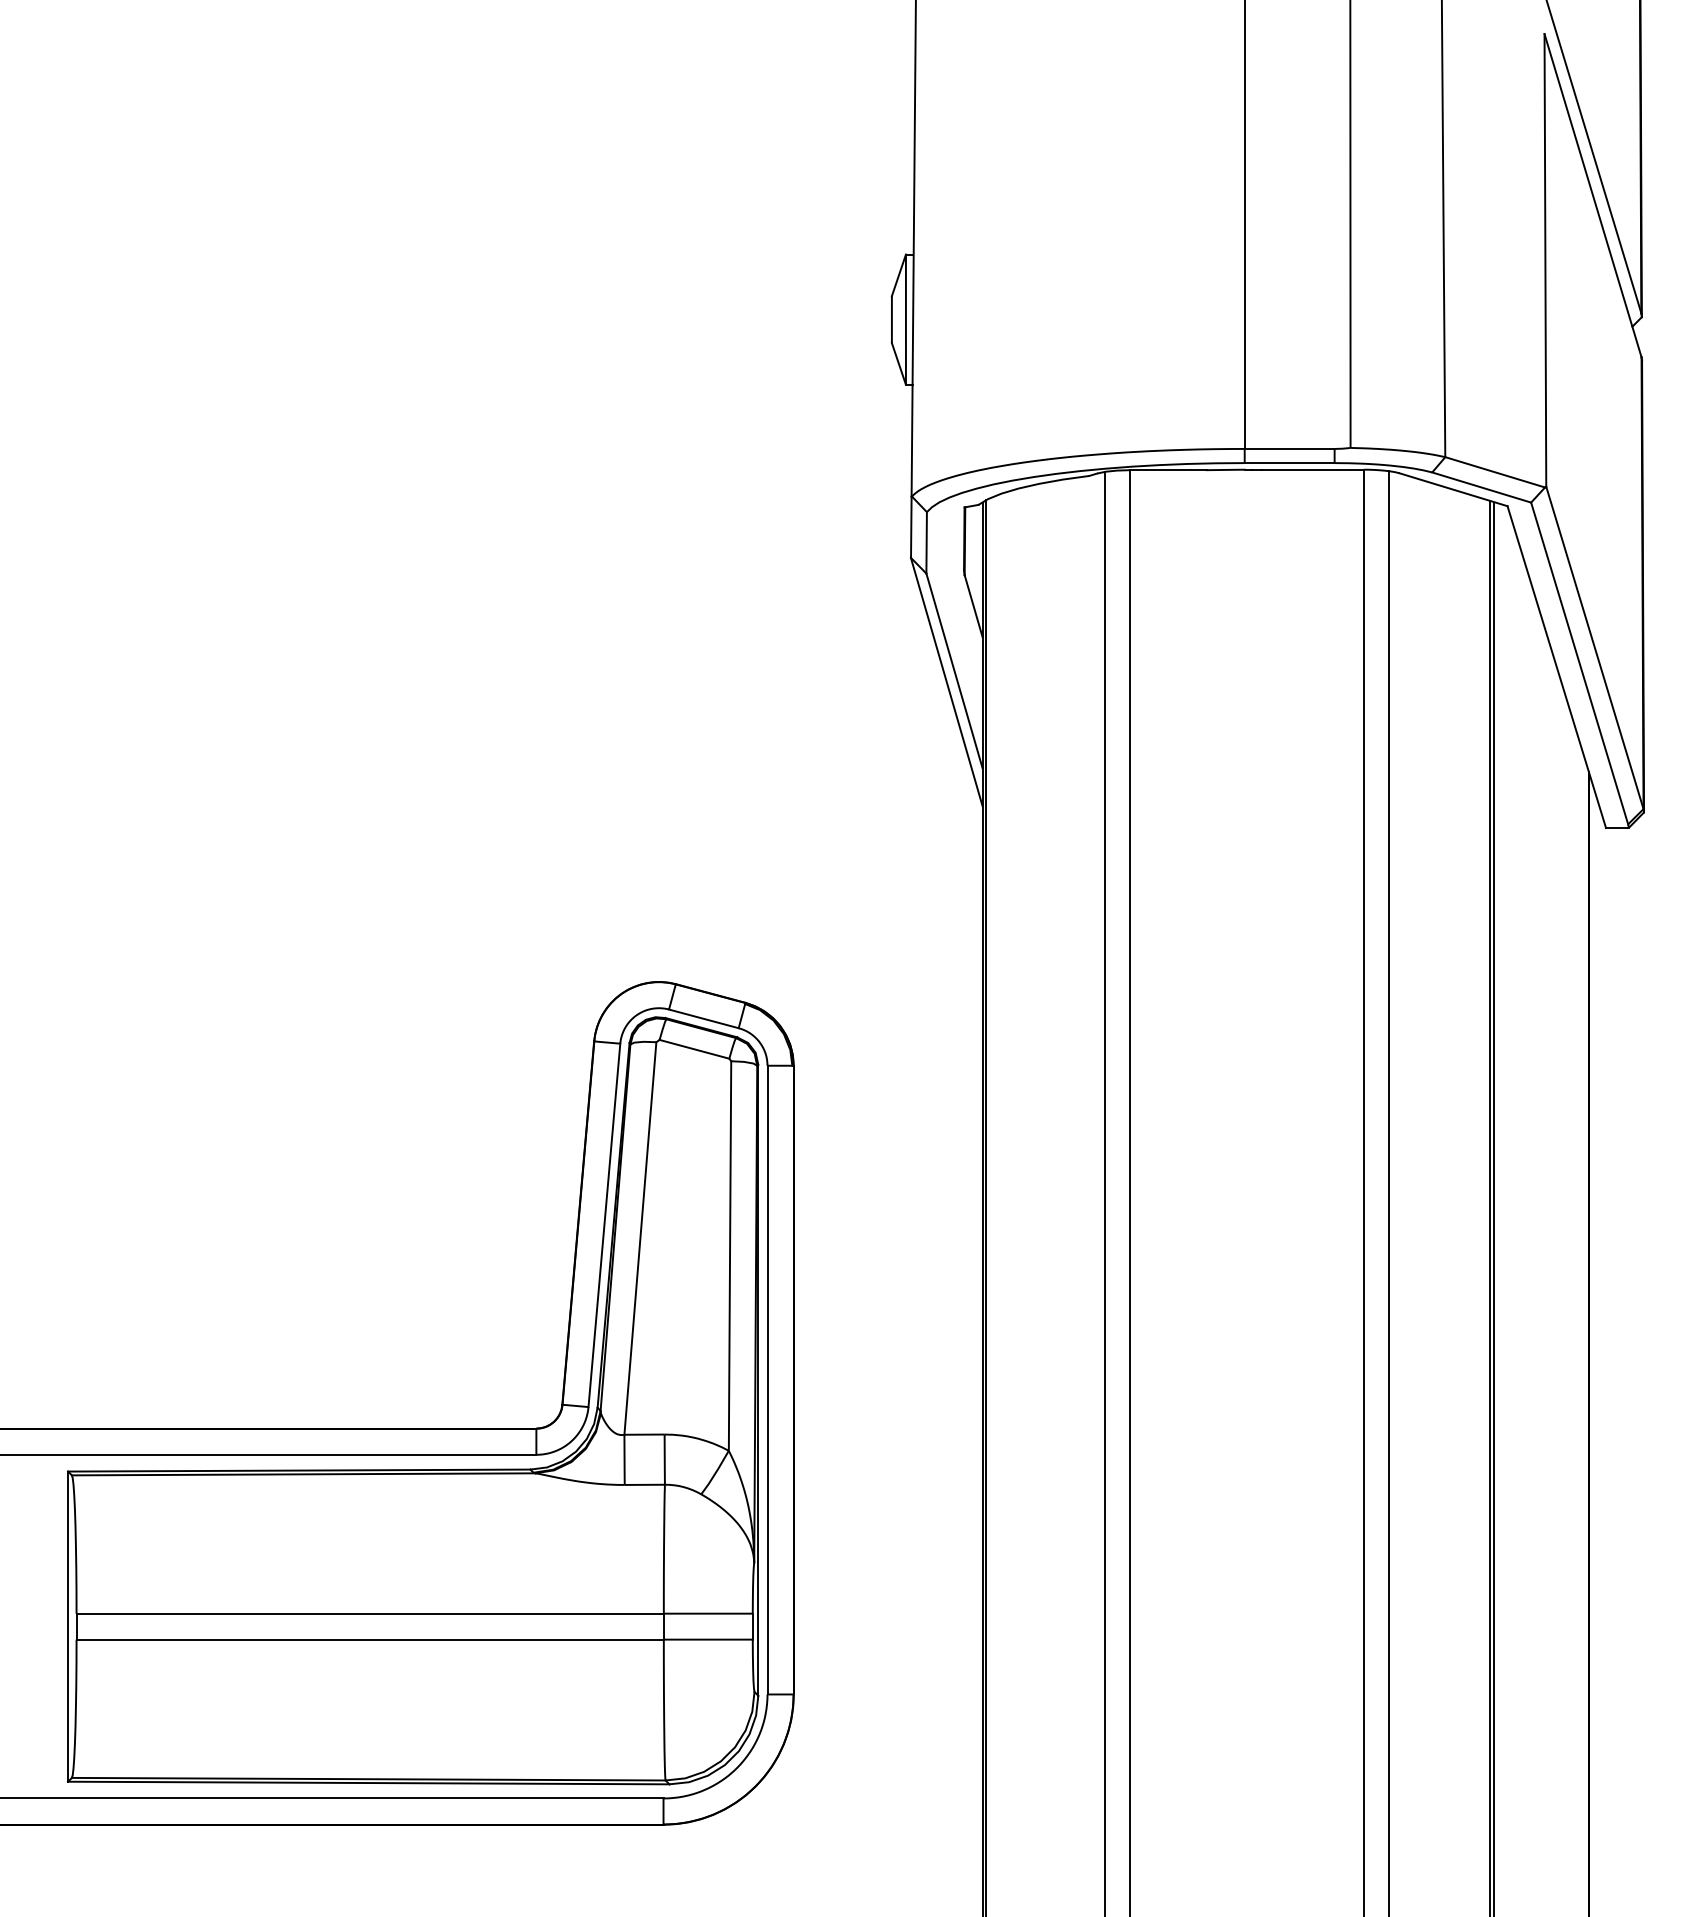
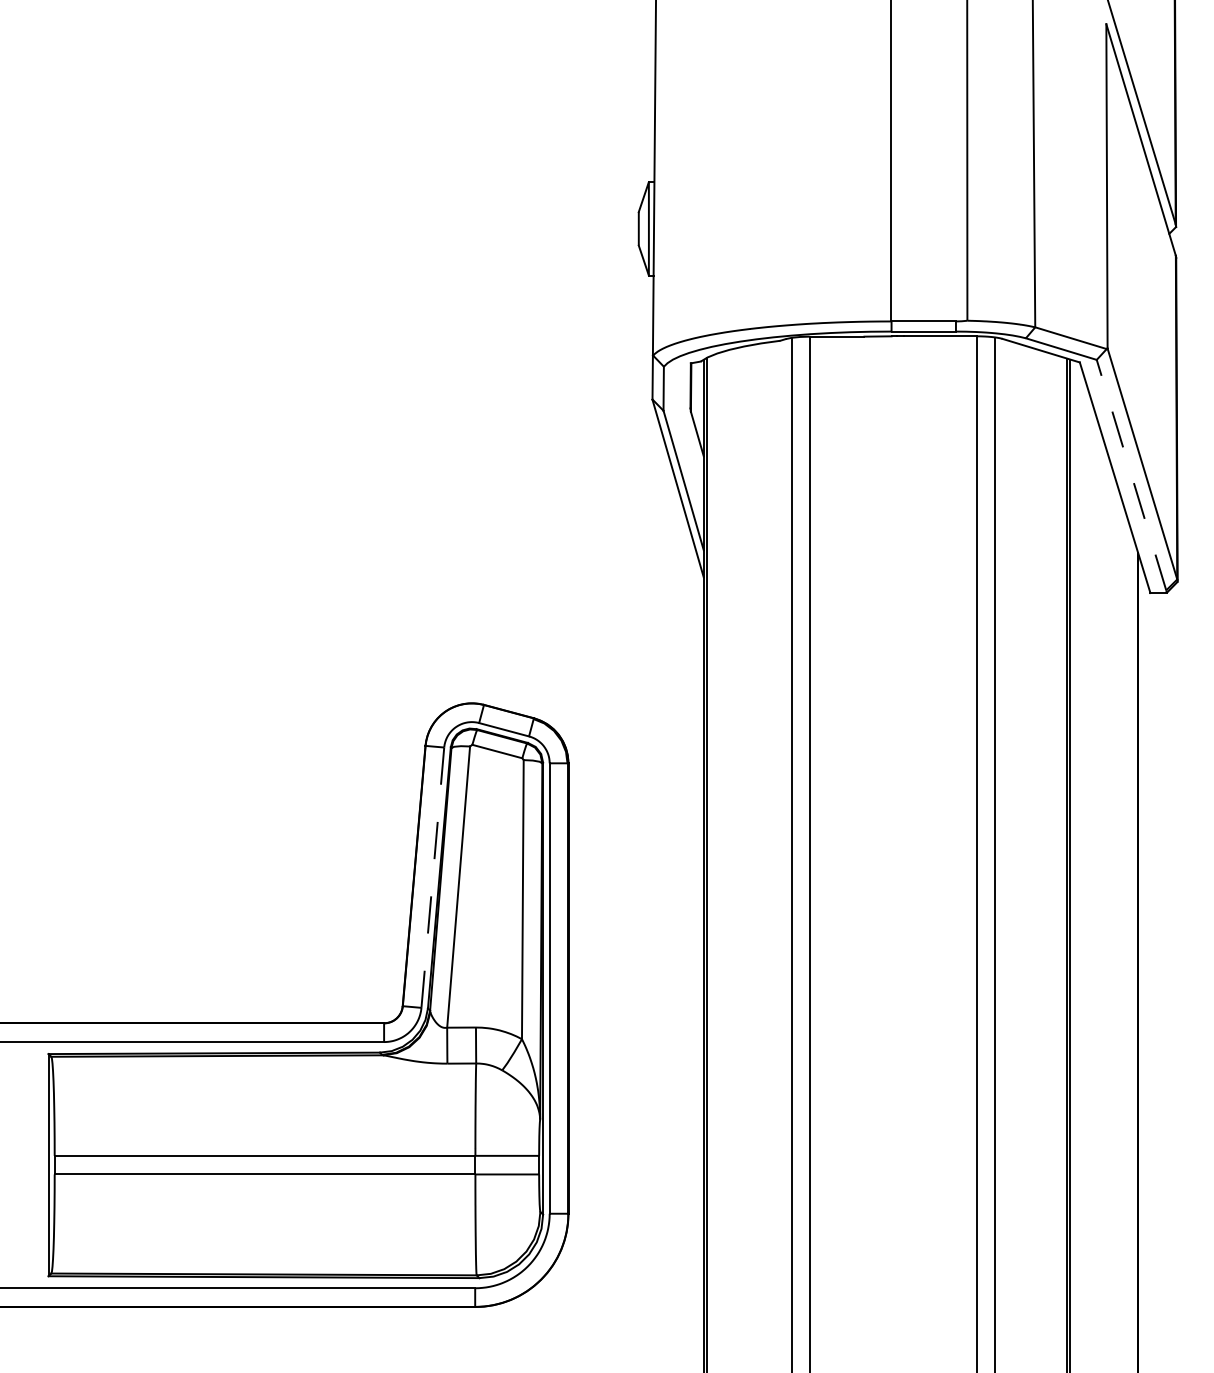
line: (1579, 662) -> (1131, 474), solid -> dashed
line: (604, 1225) -> (432, 877), solid -> dashed

